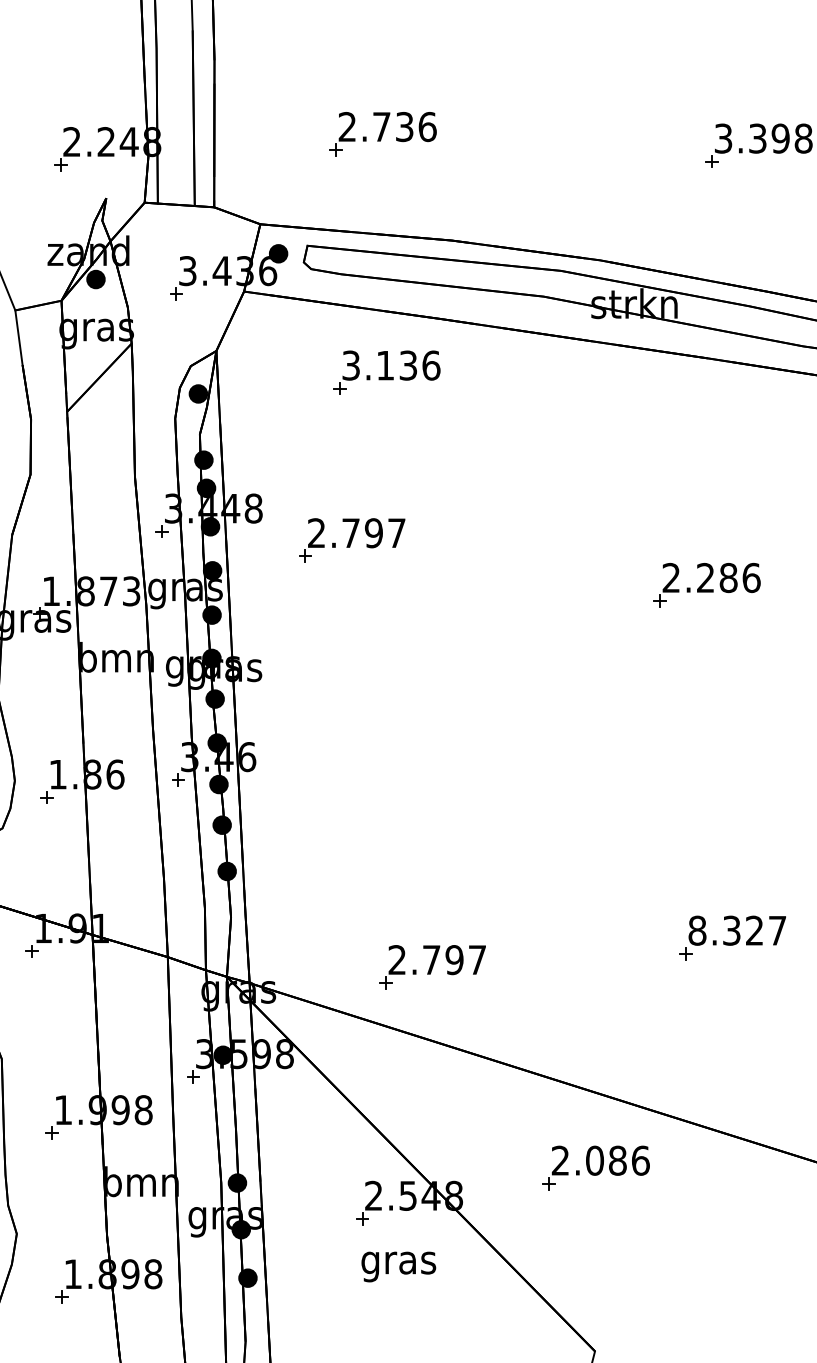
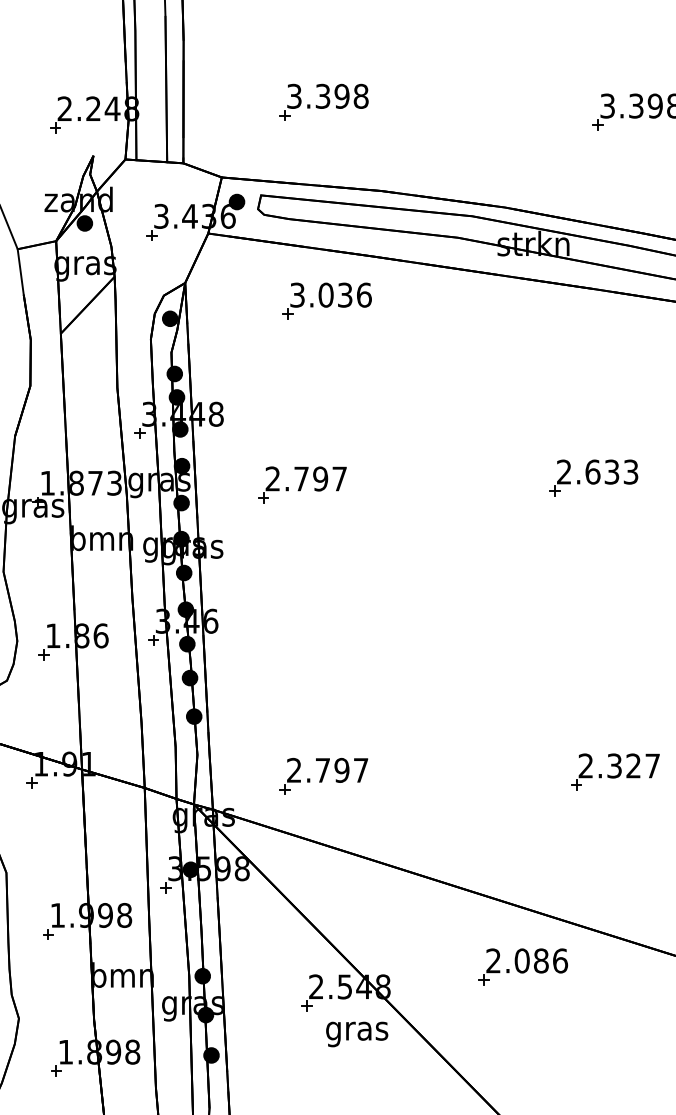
text: (387, 127) -> (327, 96), 2.736 -> 3.398
text: (385, 365) -> (326, 295), 3.136 -> 3.036
part: (352, 540) -> (302, 485), moved
text: (728, 577) -> (611, 471), 2.286 -> 2.633
text: (697, 930) -> (586, 765), 8.327 -> 2.327
part: (432, 967) -> (323, 776), moved
part: (595, 1167) -> (522, 966), moved
text: (398, 1266) -> (356, 1034), moved

